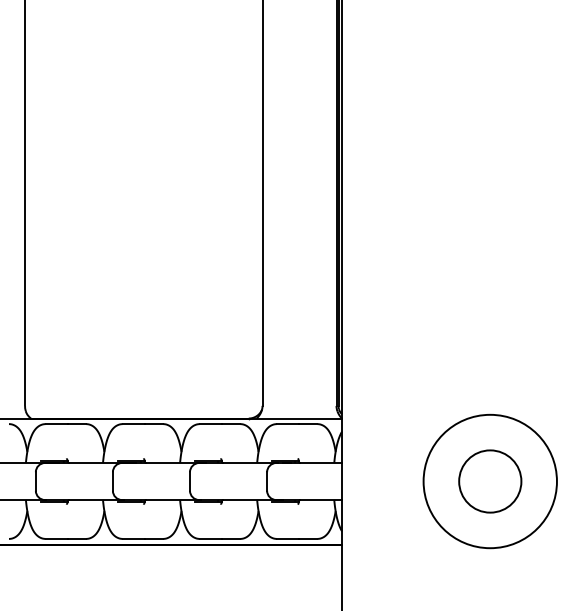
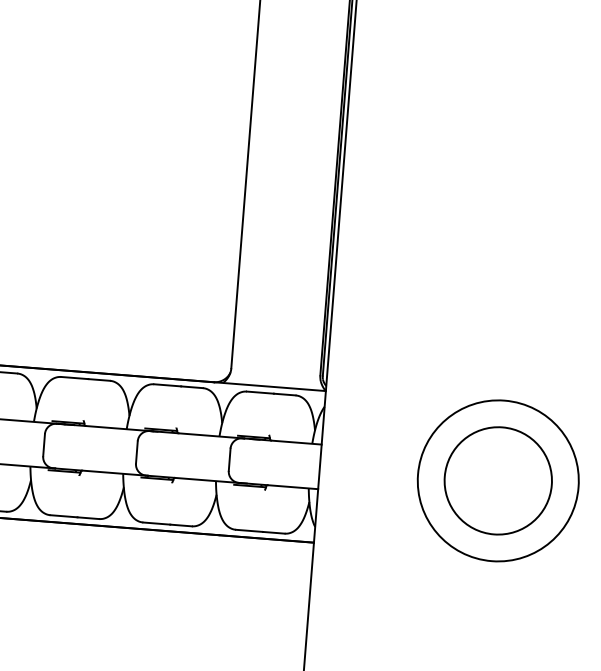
circle: (489, 481) -> (497, 480), size x1.43

